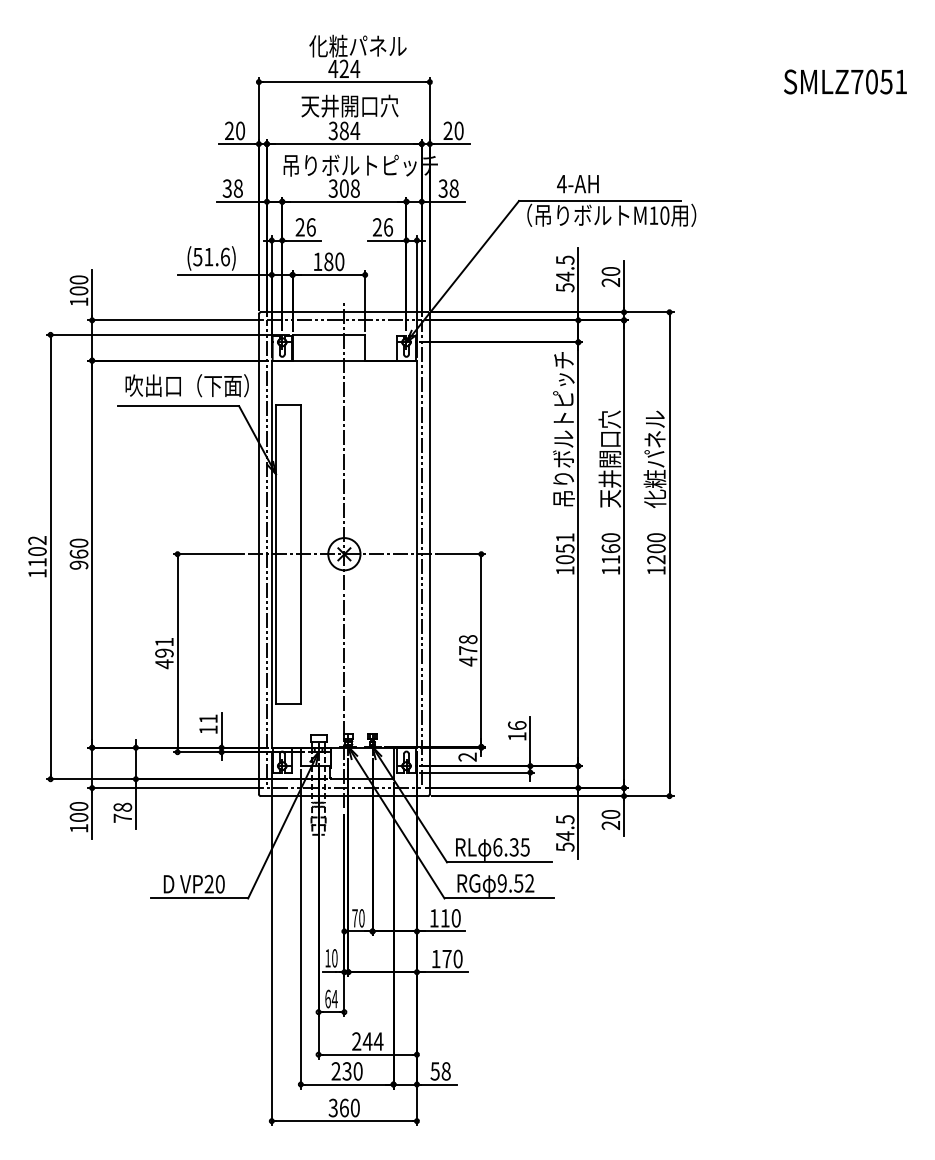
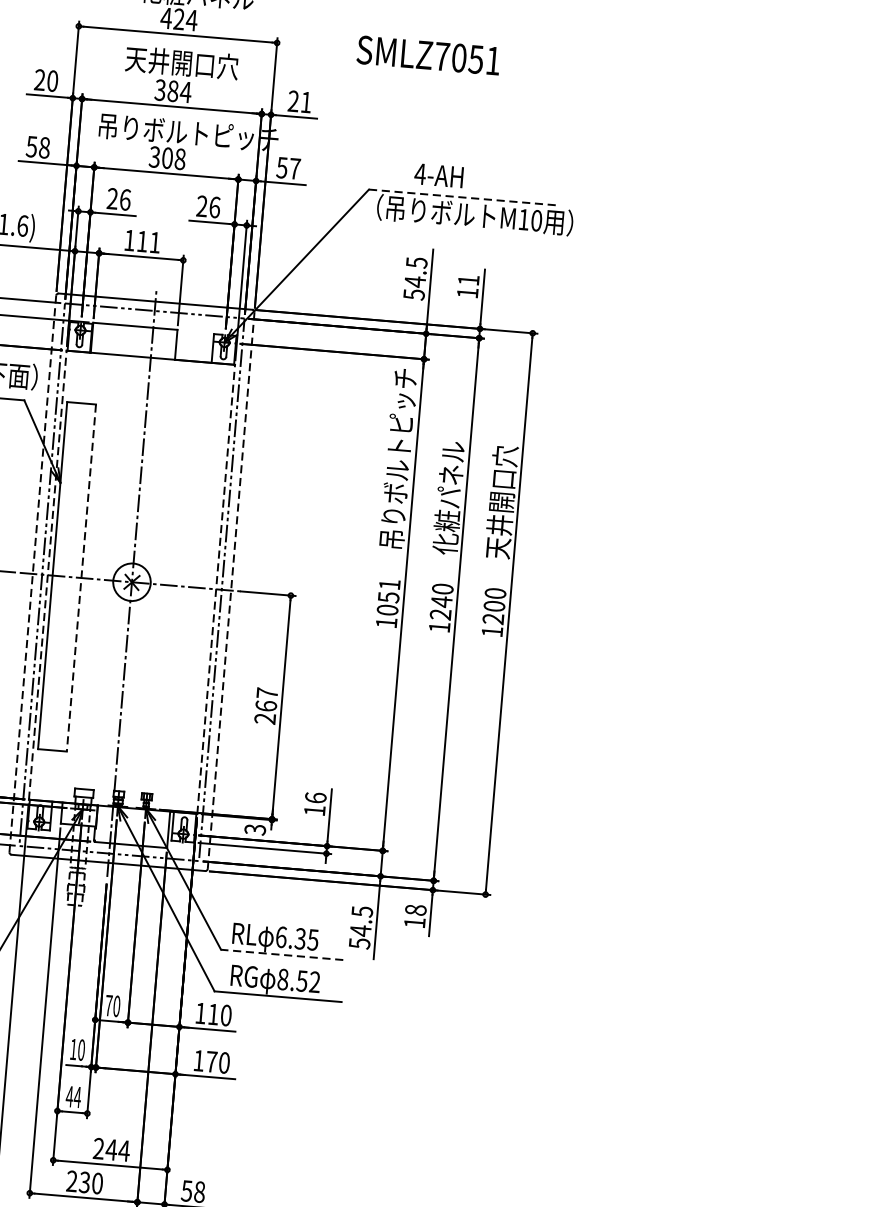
text: (845, 81) -> (428, 54), moved
text: (458, 130) -> (305, 101), 20 -> 21
text: (227, 188) -> (32, 146), 38 -> 58
text: (448, 188) -> (288, 168), 38 -> 57
line: (599, 201) -> (462, 197), solid -> dashed
text: (334, 261) -> (149, 241), 180 -> 111
text: (610, 277) -> (467, 287), 20 -> 11
text: (609, 458) -> (448, 497), 天井開口穴 -> 化粧パネル
text: (654, 458) -> (501, 501), 化粧パネル -> 天井開口穴
text: (610, 553) -> (440, 607), 1160 -> 1240
line: (258, 554) -> (32, 574), solid -> dashed
line: (271, 554) -> (47, 575), solid -> dashed
line: (300, 554) -> (81, 578), solid -> dashed
line: (416, 554) -> (215, 589), solid -> dashed
line: (429, 554) -> (230, 590), solid -> dashed
text: (467, 650) -> (265, 705), 478 -> 267
text: (468, 756) -> (256, 829), 2 -> 3
text: (610, 819) -> (414, 915), 20 -> 18
line: (499, 862) -> (281, 955), solid -> dashed
text: (501, 883) -> (282, 979), 9.52 -> 8.52
text: (327, 998) -> (69, 1096), 64 -> 44

